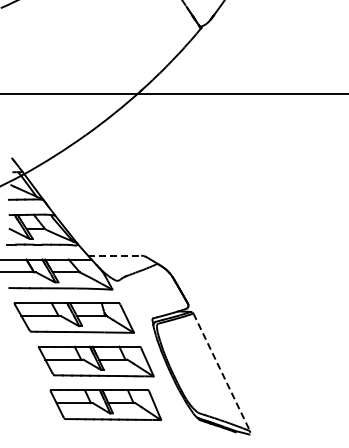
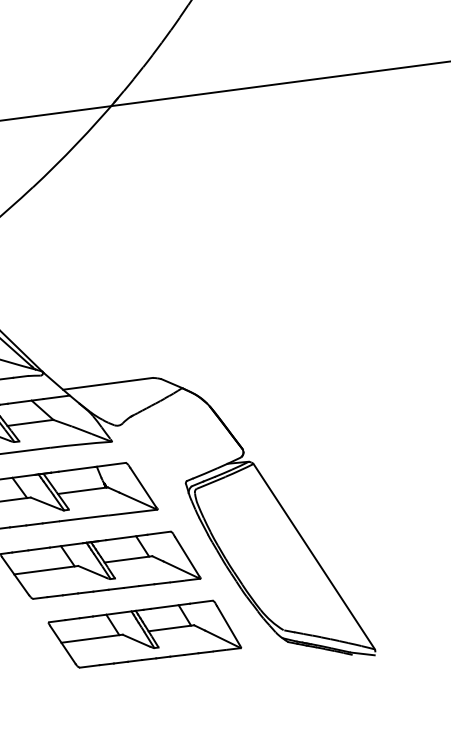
line: (114, 255) -> (107, 383), dashed -> solid
line: (221, 372) -> (313, 557), dashed -> solid
part: (105, 404) -> (144, 634), moved

